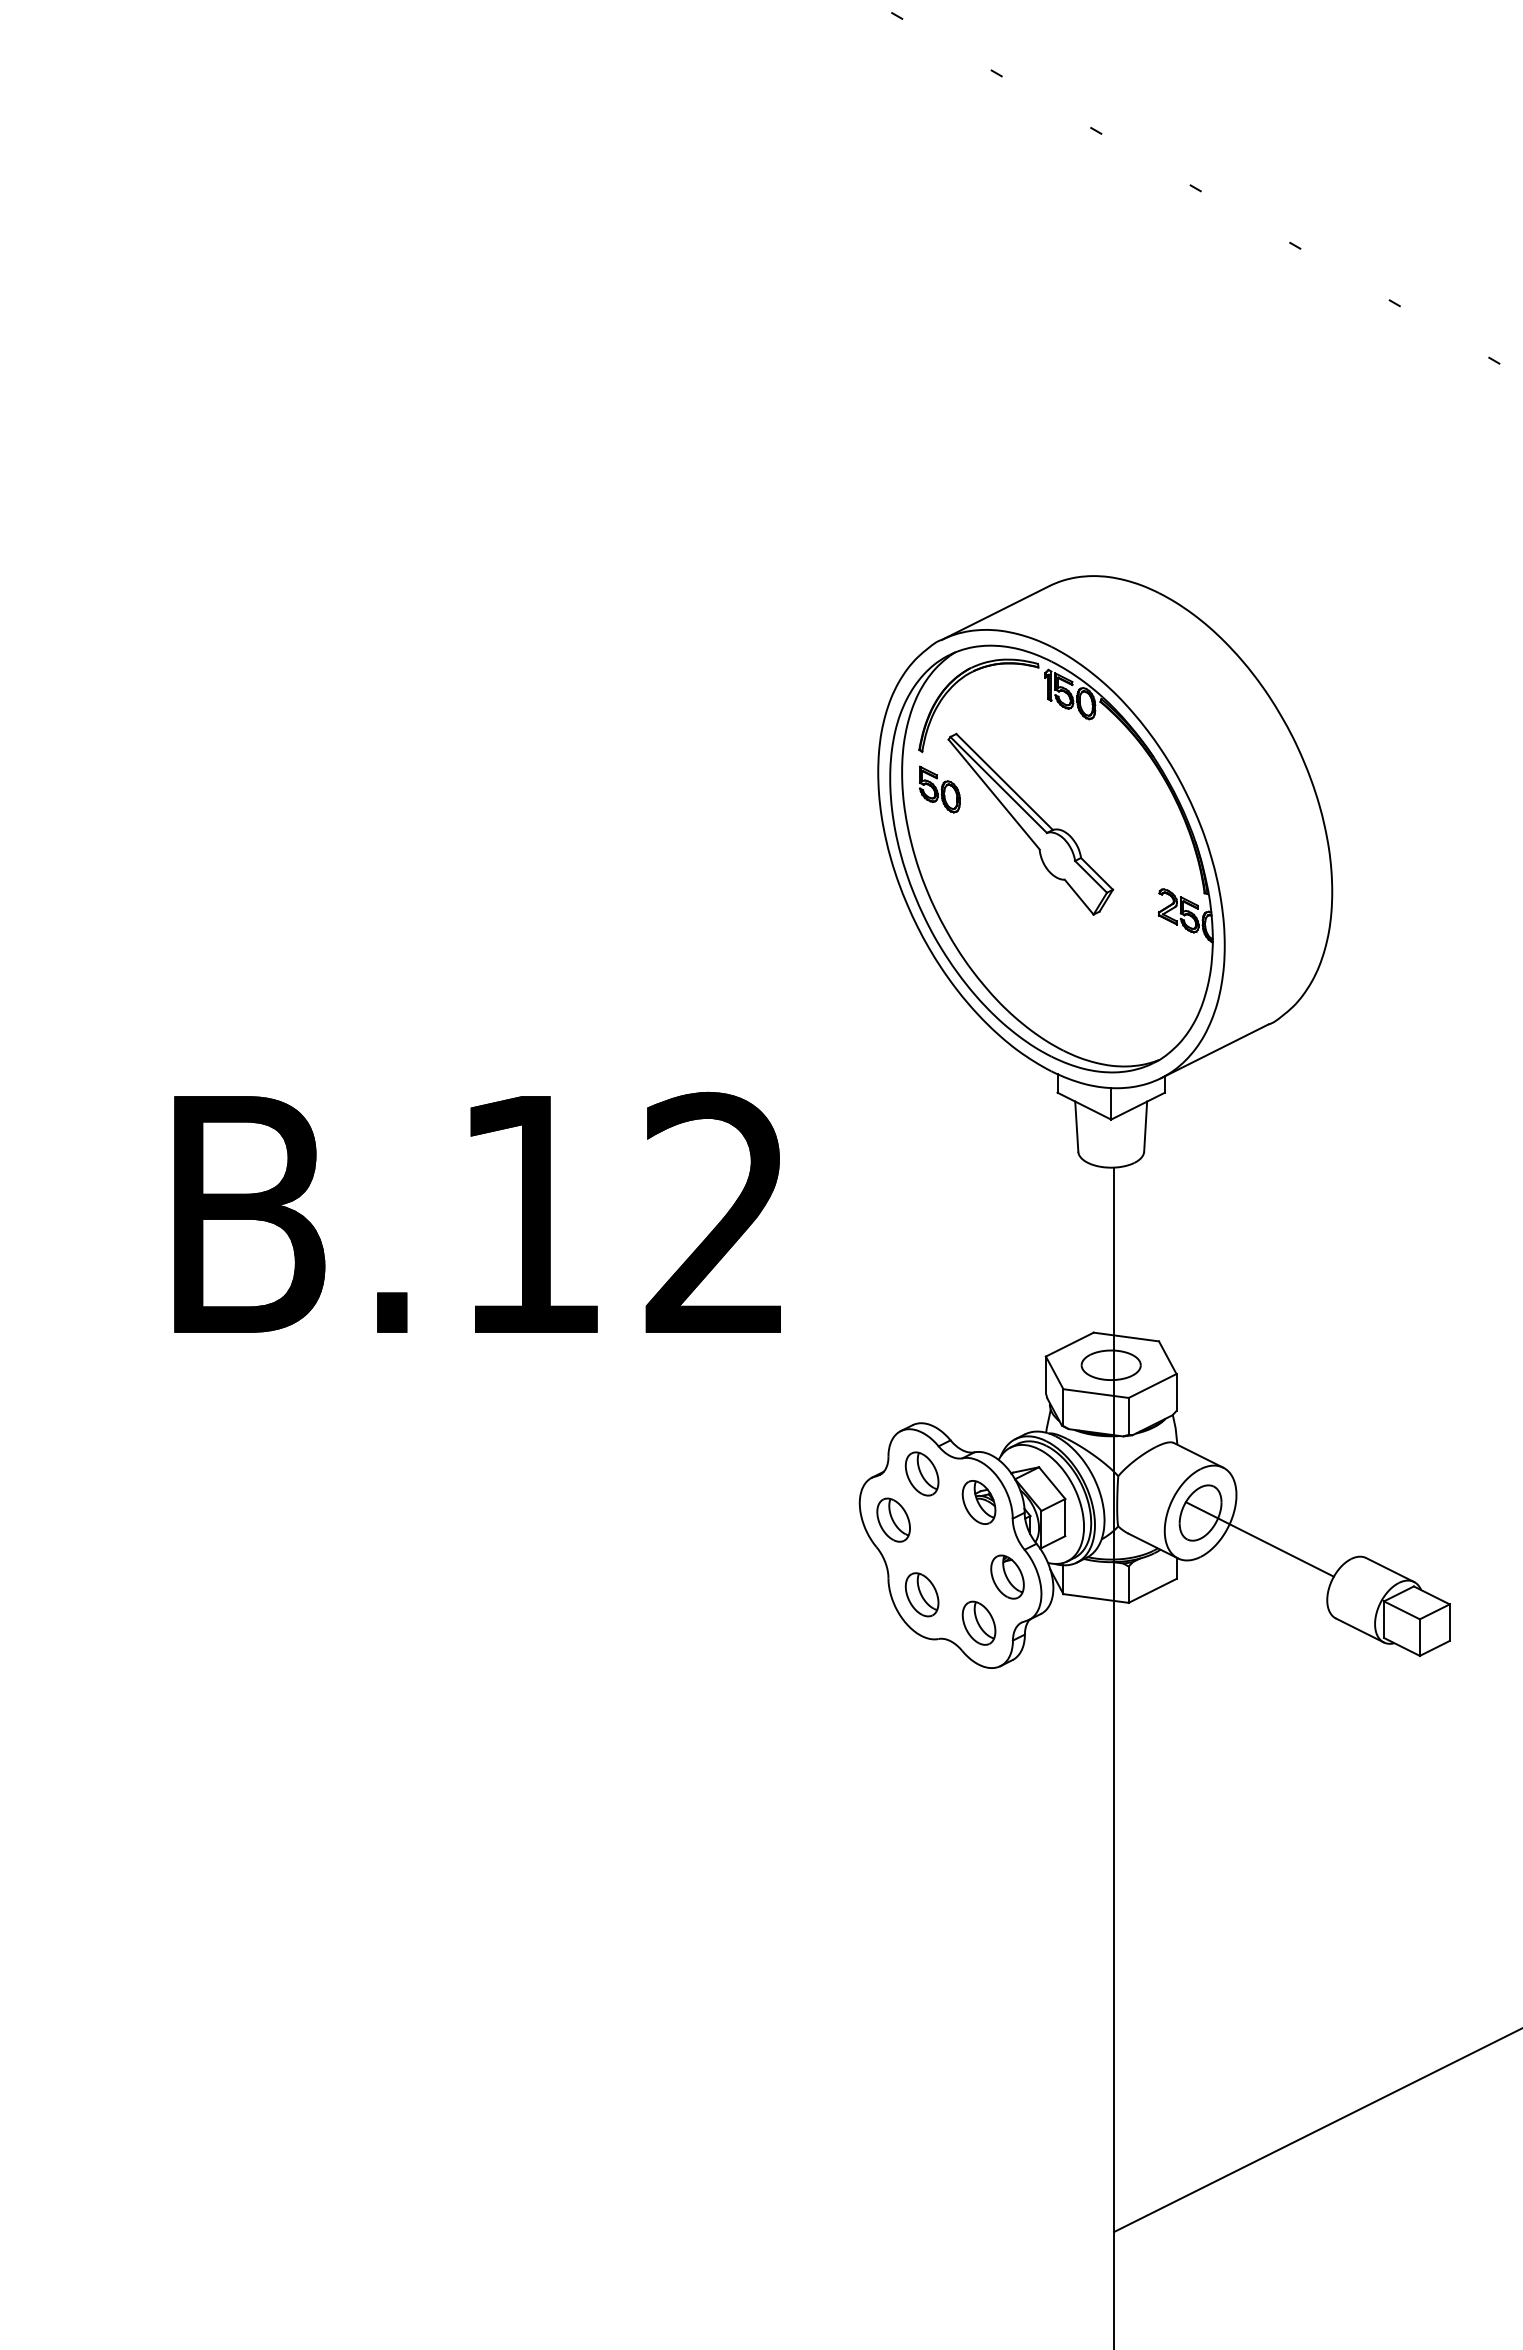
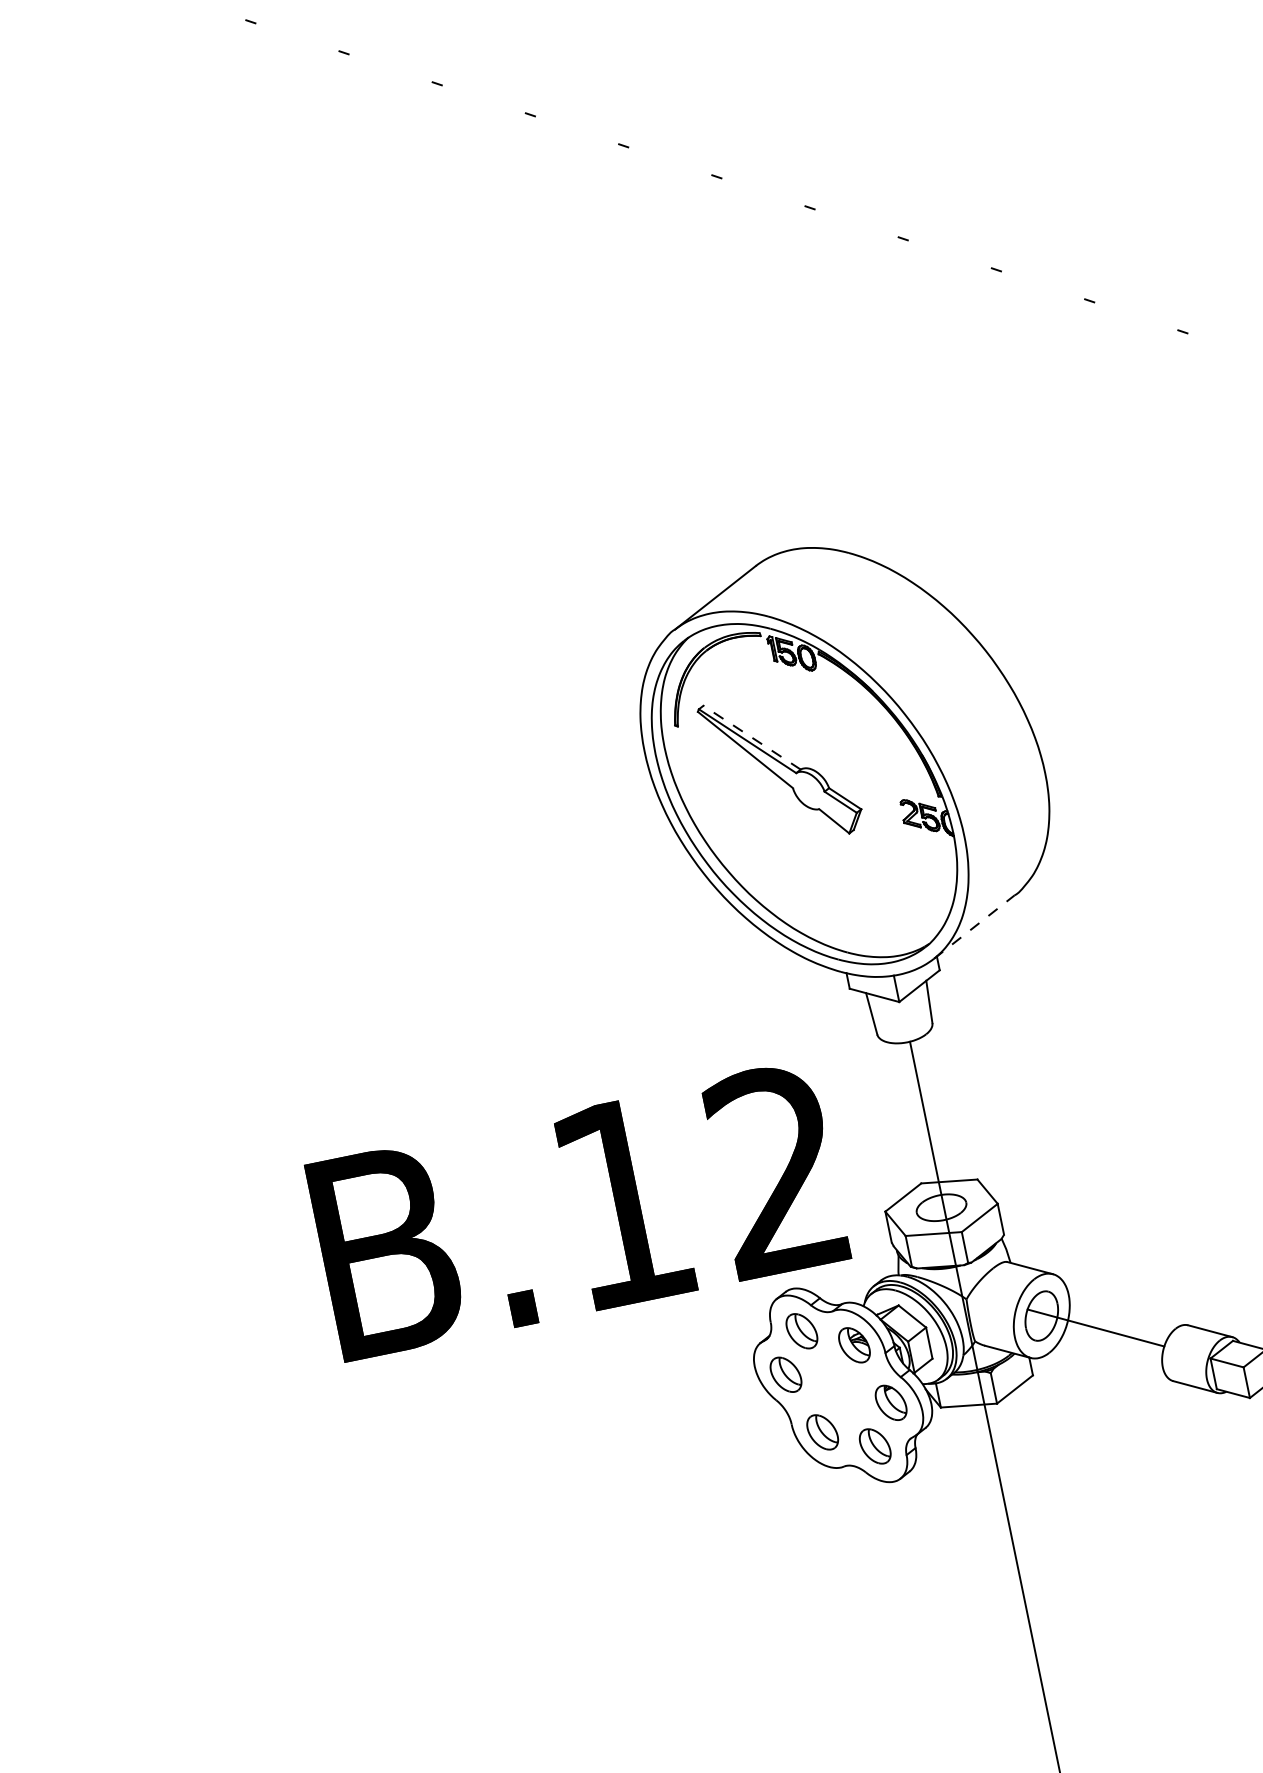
line: (1004, 781) -> (751, 737), solid -> dashed
part: (939, 789) -> (698, 755), removed
line: (1215, 1051) -> (974, 927), solid -> dashed
text: (477, 1211) -> (577, 1209), moved

